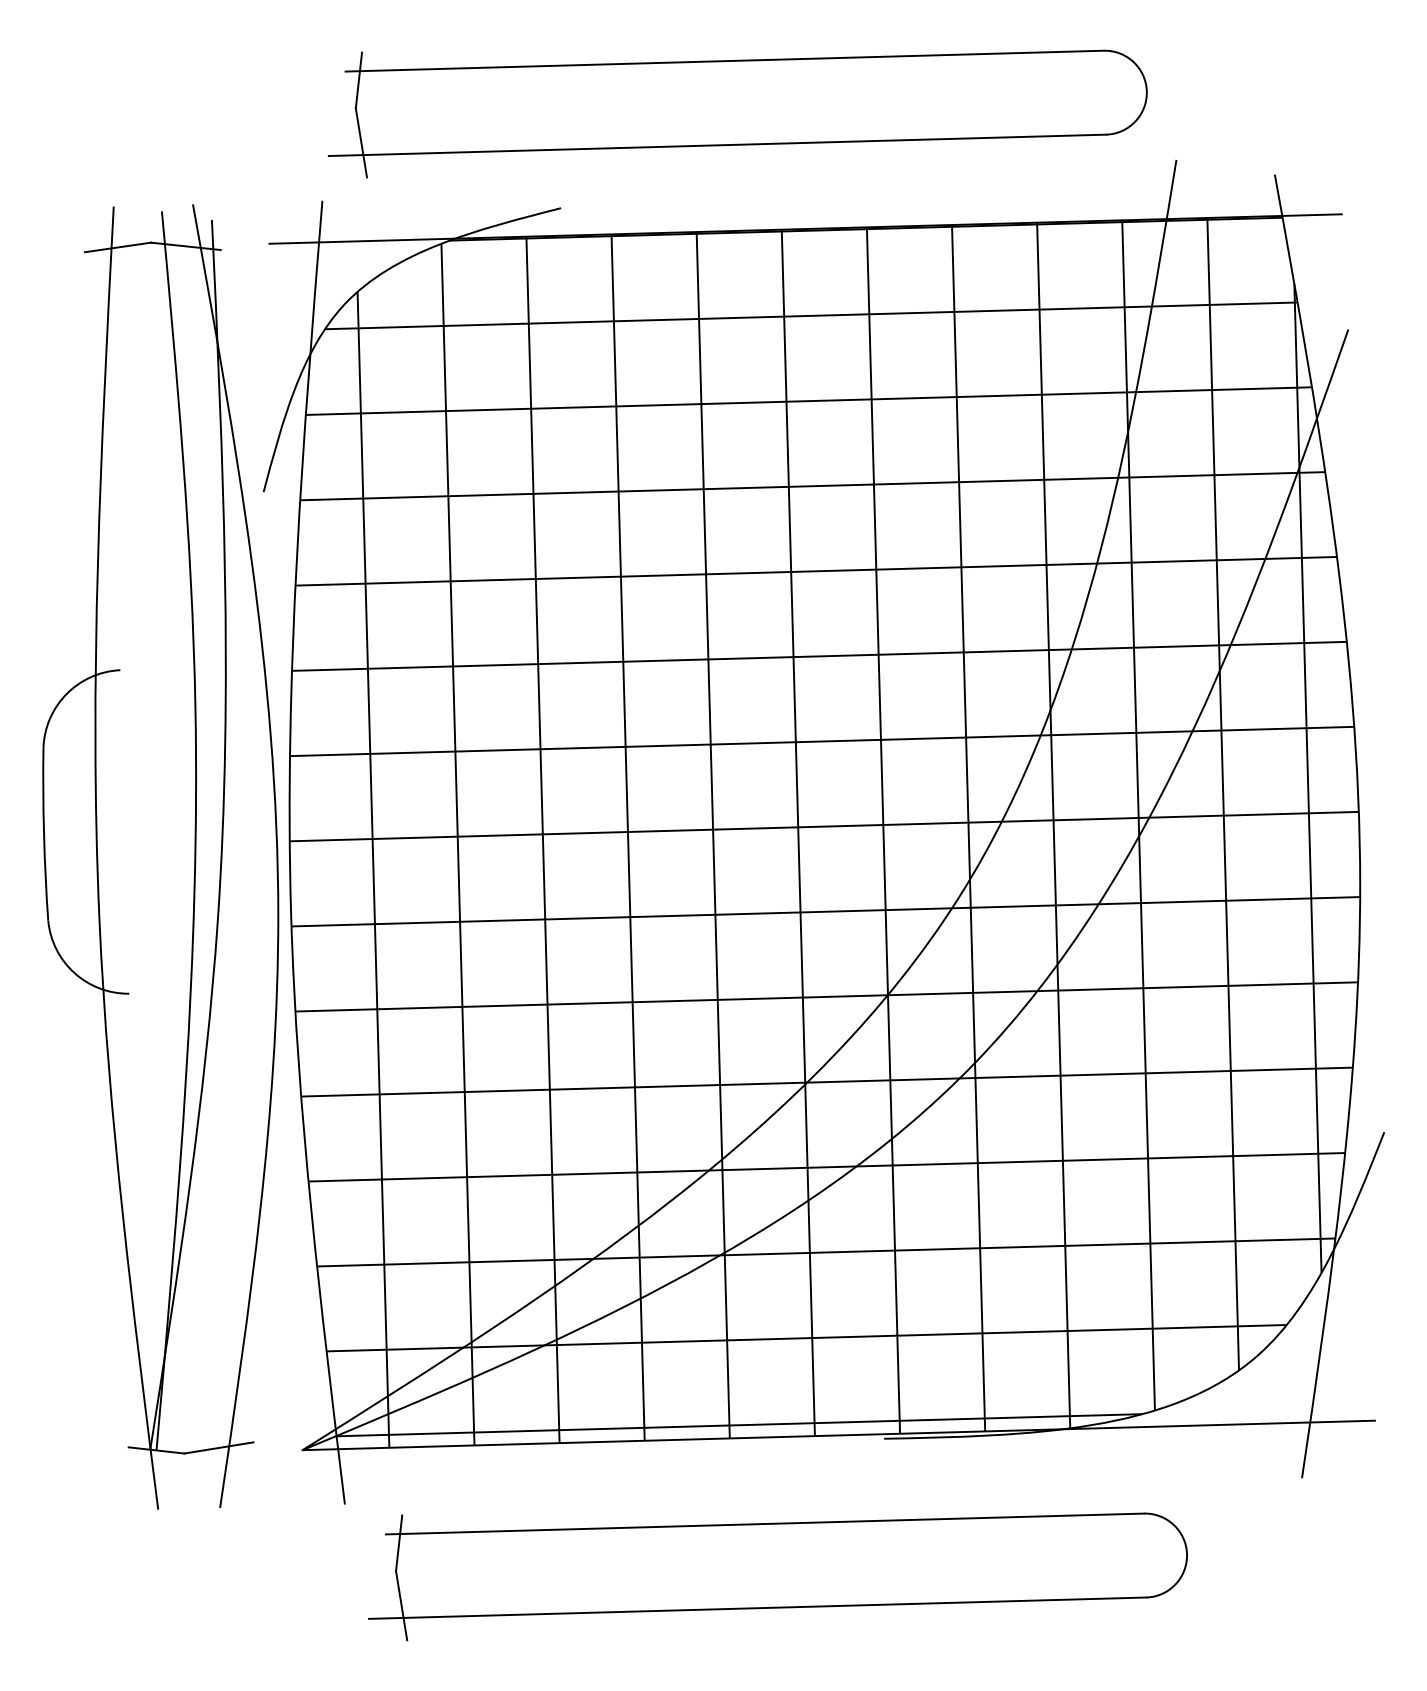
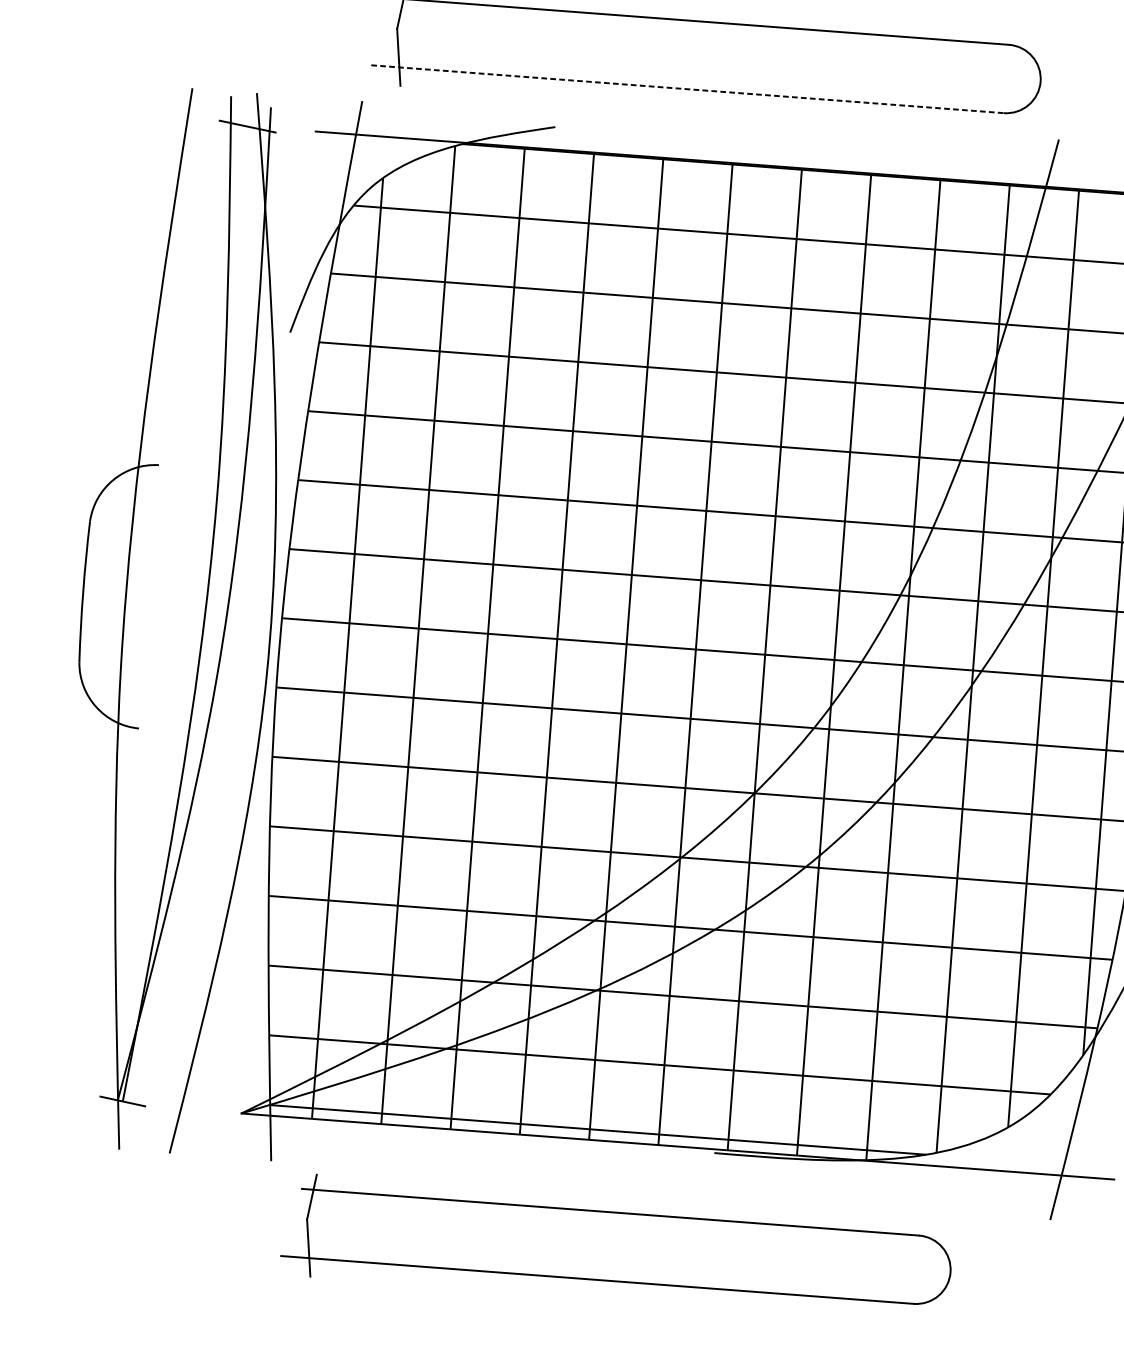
line: (717, 145) -> (687, 89), solid -> dashed
line: (118, 247) -> (192, 121), removed
line: (218, 1447) -> (173, 1104), removed

